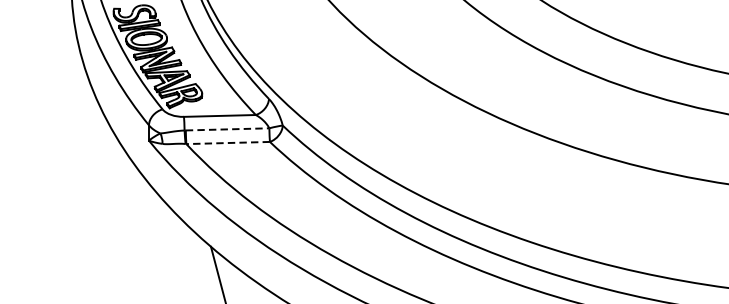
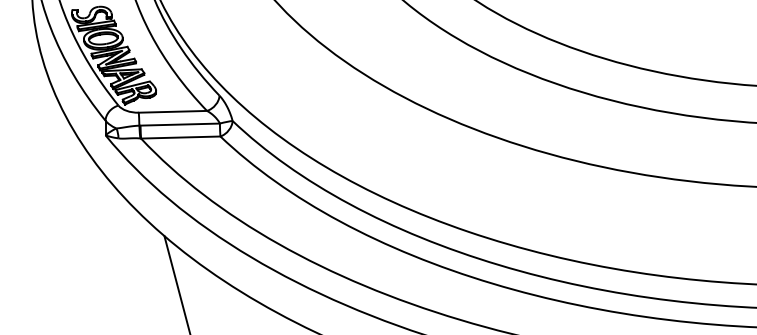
line: (227, 129) -> (180, 124), dashed -> solid
line: (227, 142) -> (180, 137), dashed -> solid

